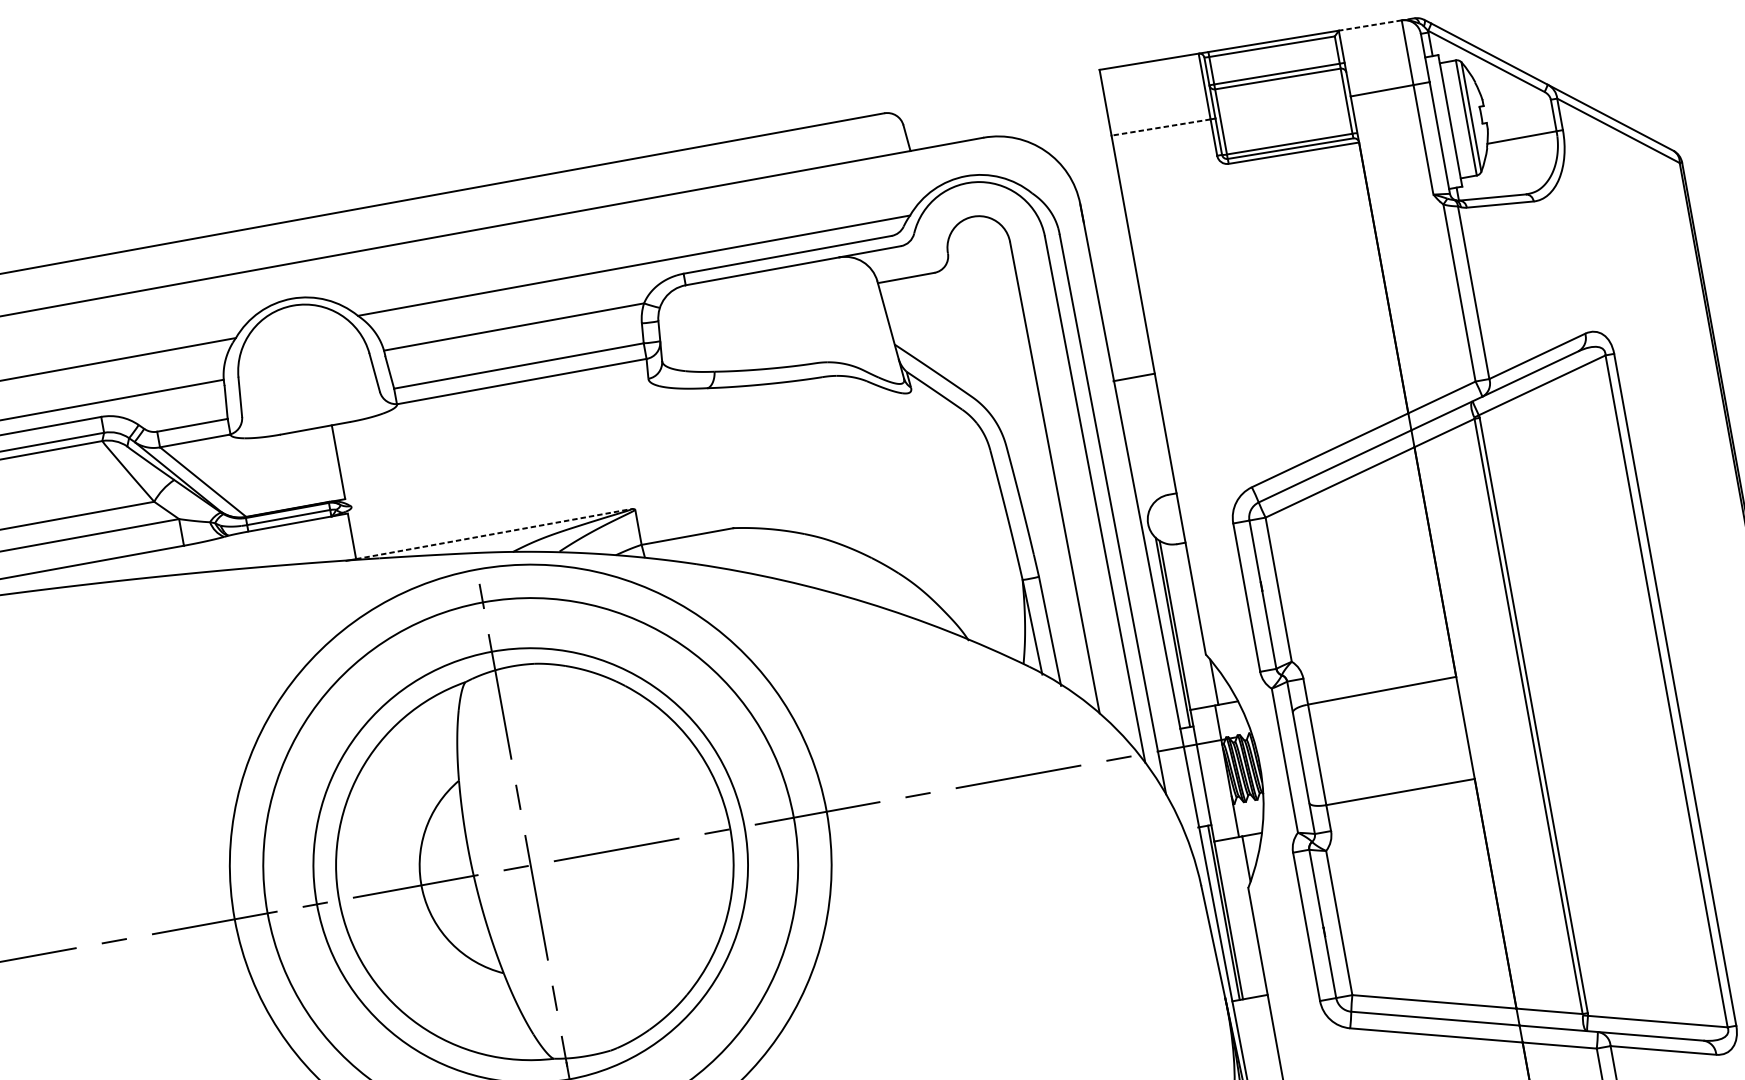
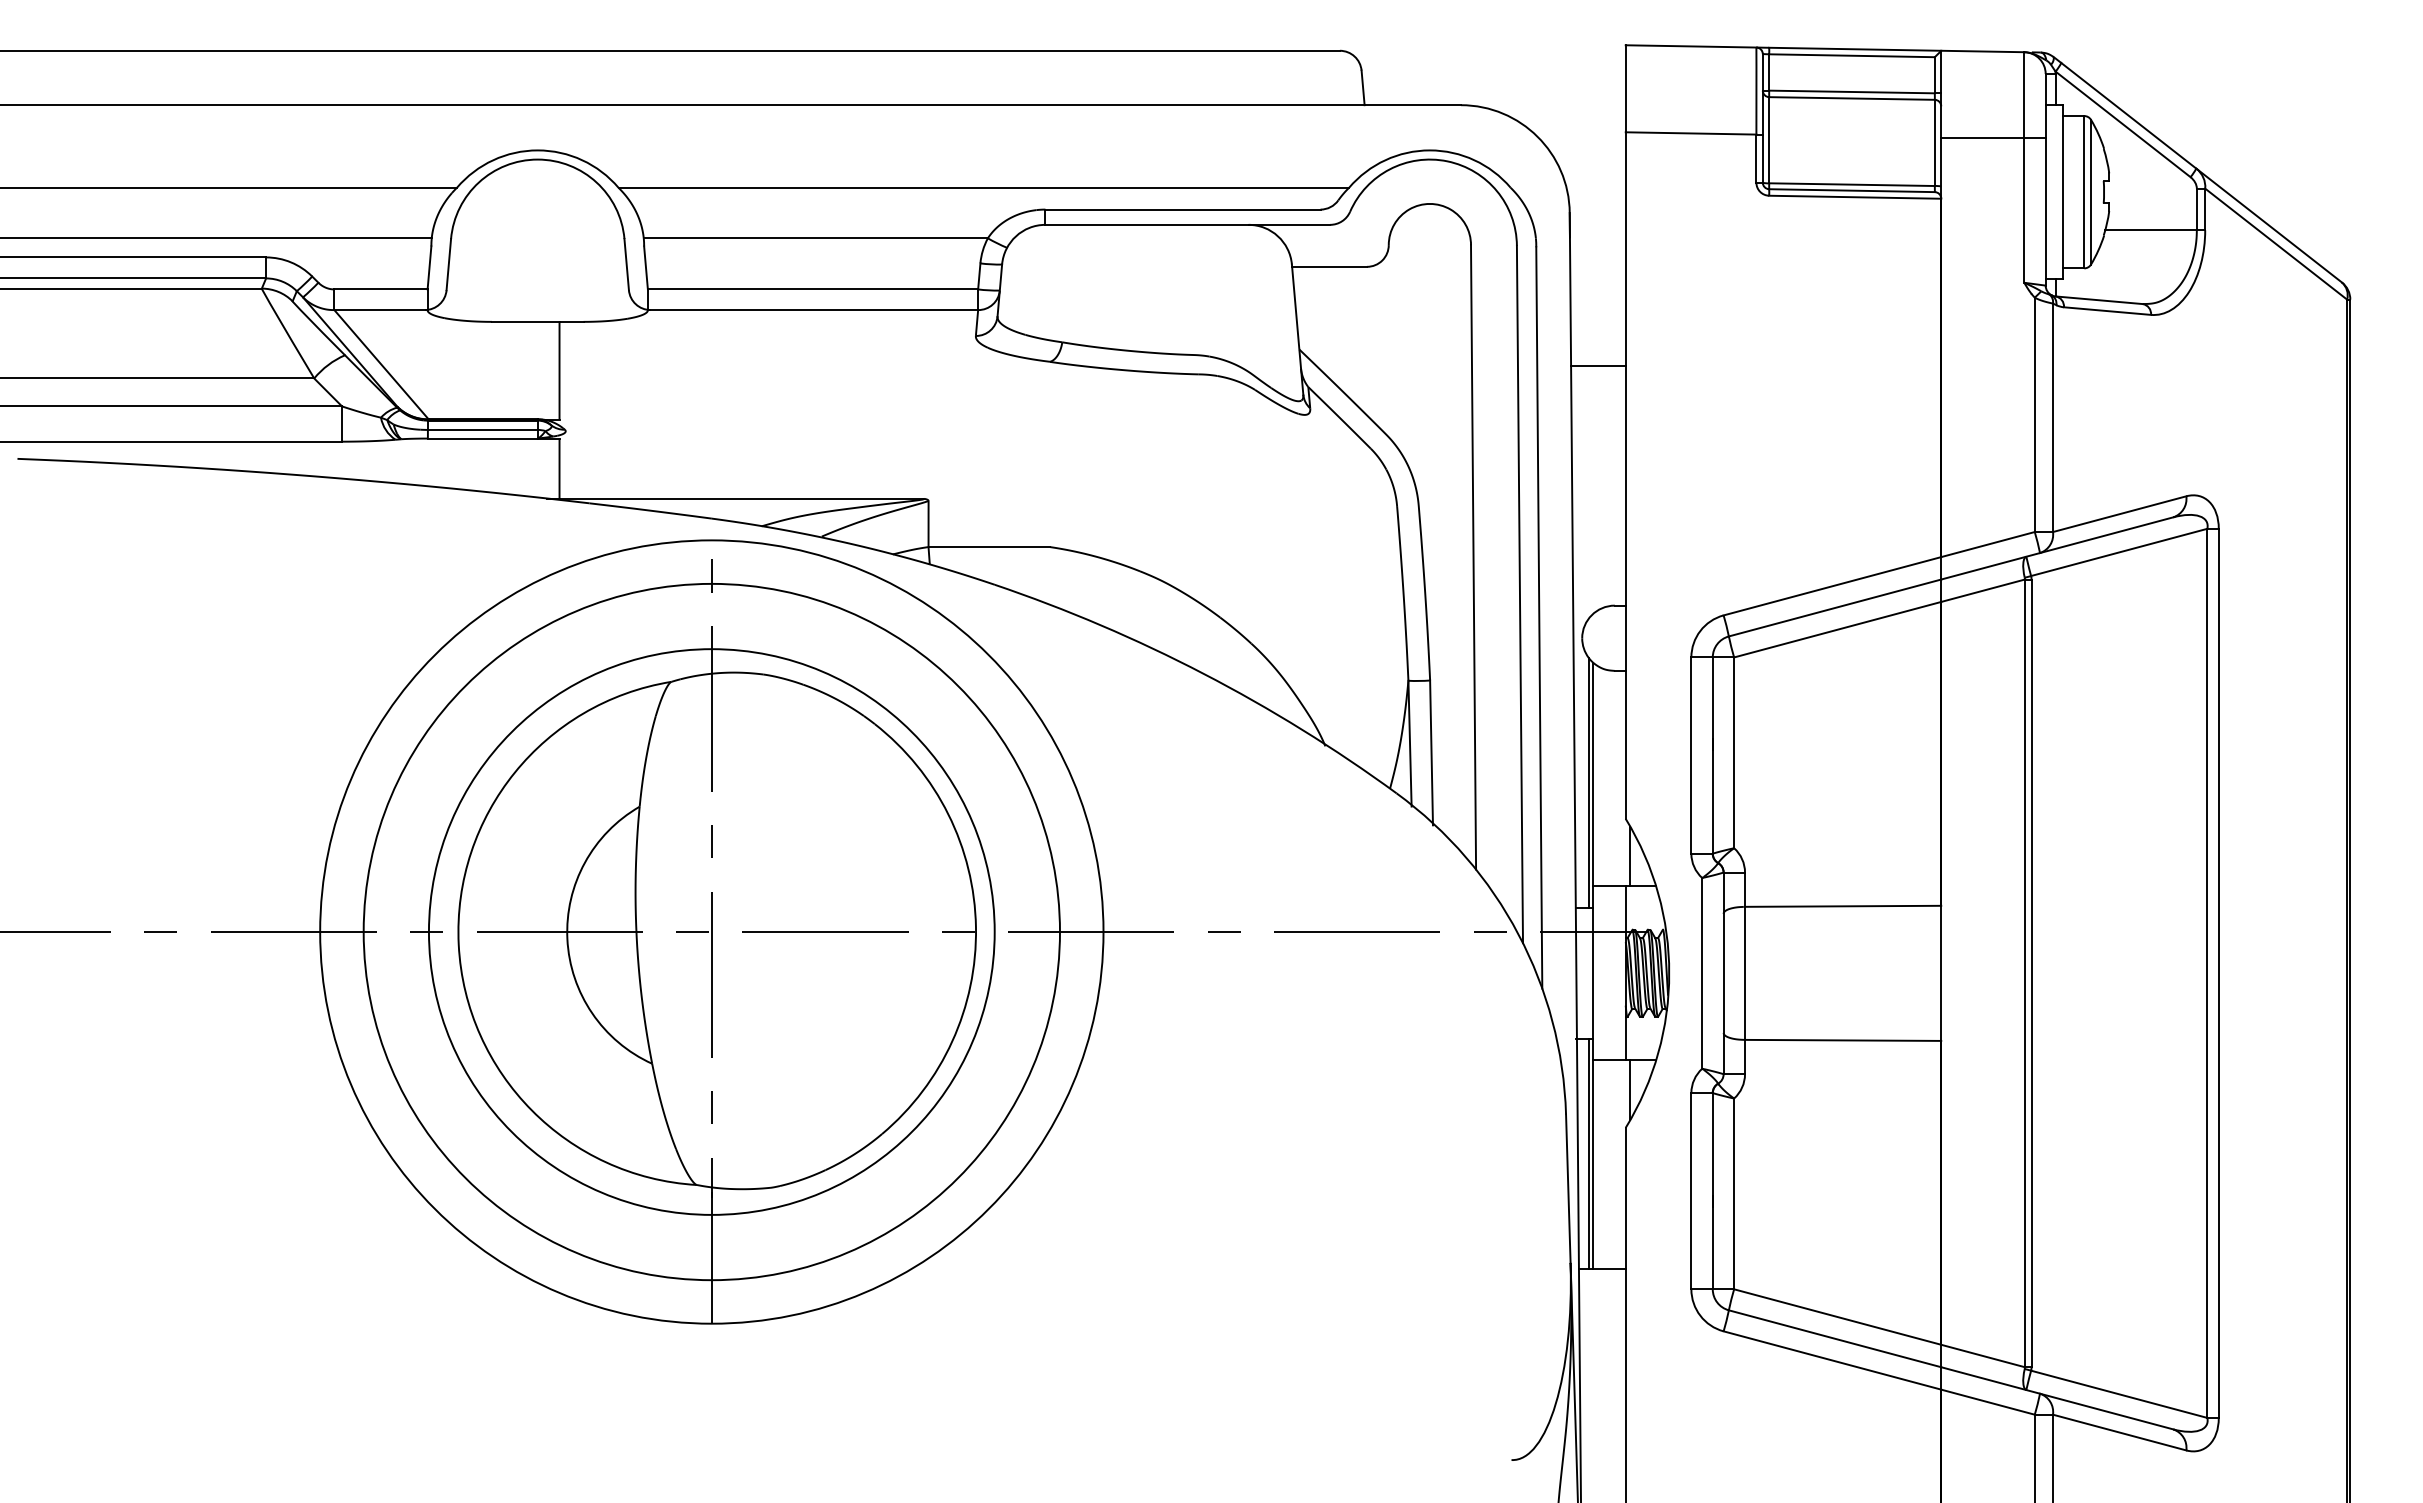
line: (1370, 25) -> (1982, 51), dashed -> solid
line: (1160, 127) -> (1690, 133), dashed -> solid
line: (1134, 377) -> (1598, 366), moved
line: (494, 533) -> (742, 498), dashed -> solid

